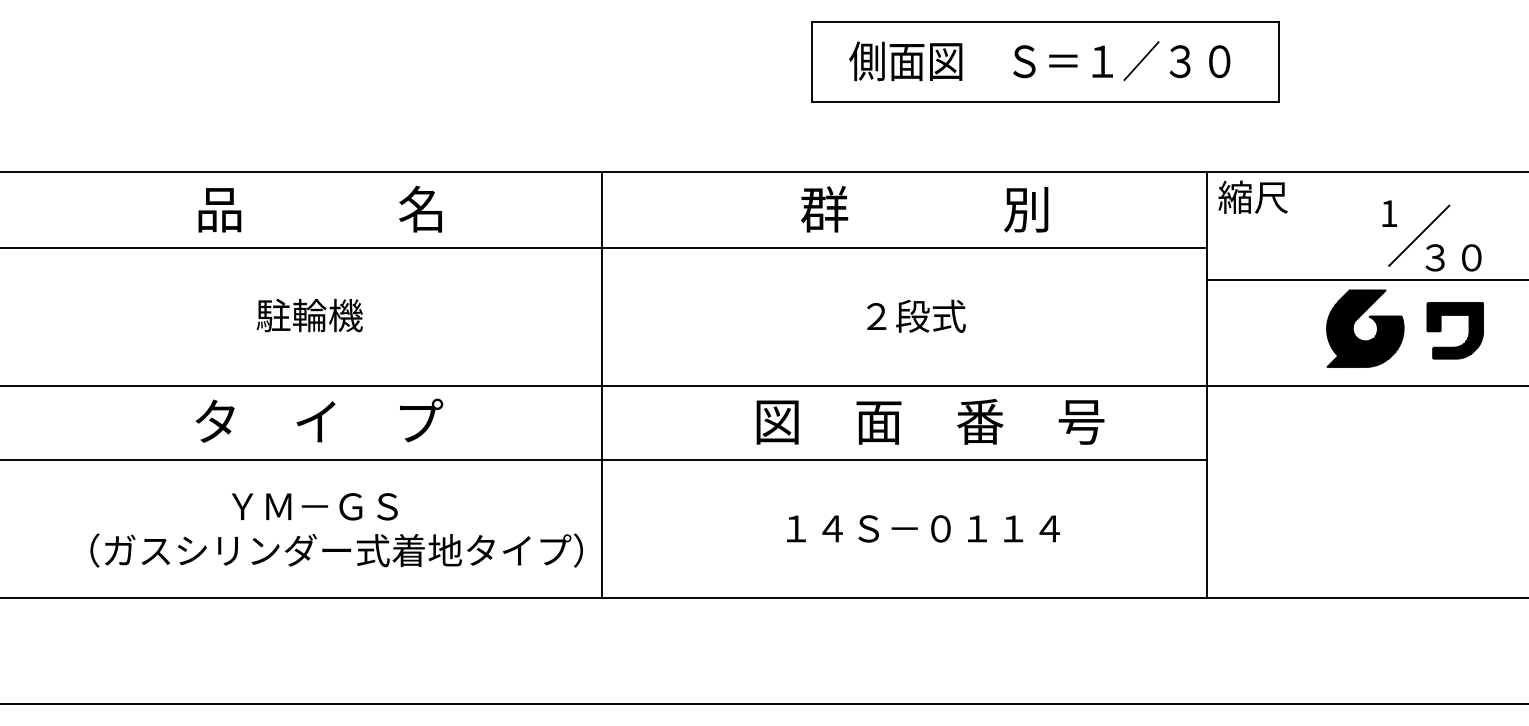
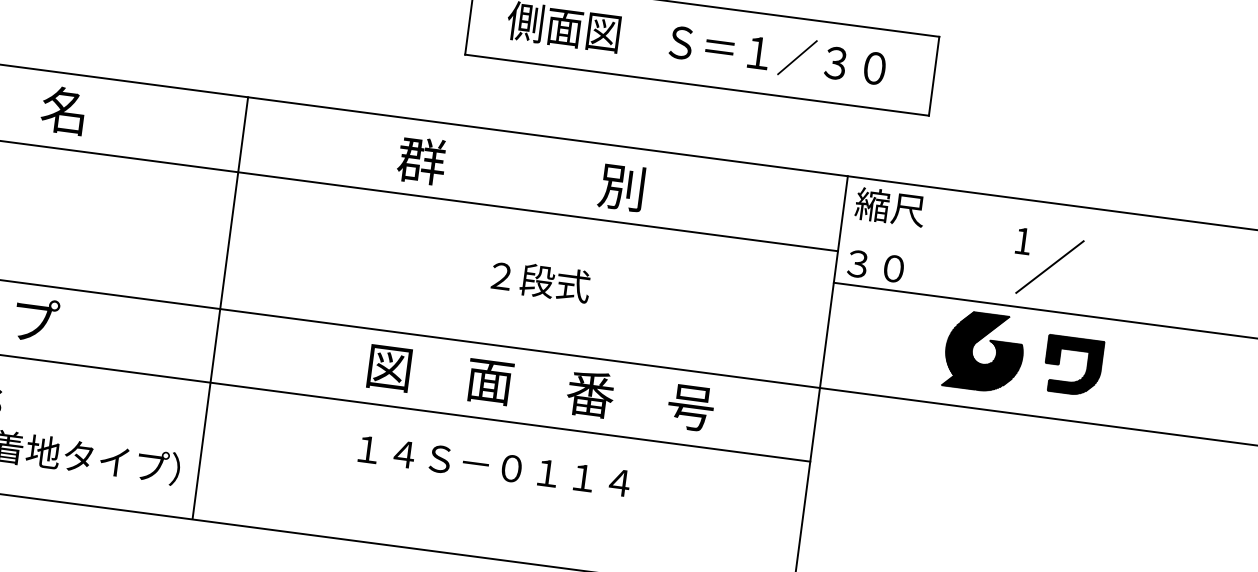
text: (924, 209) -> (520, 173), moved
text: (1453, 257) -> (875, 266), moved
text: (923, 528) -> (494, 465), moved

